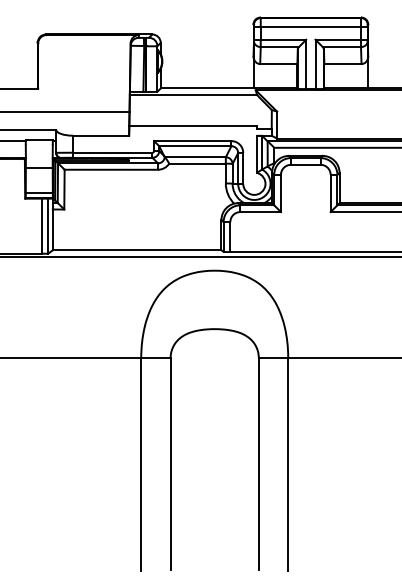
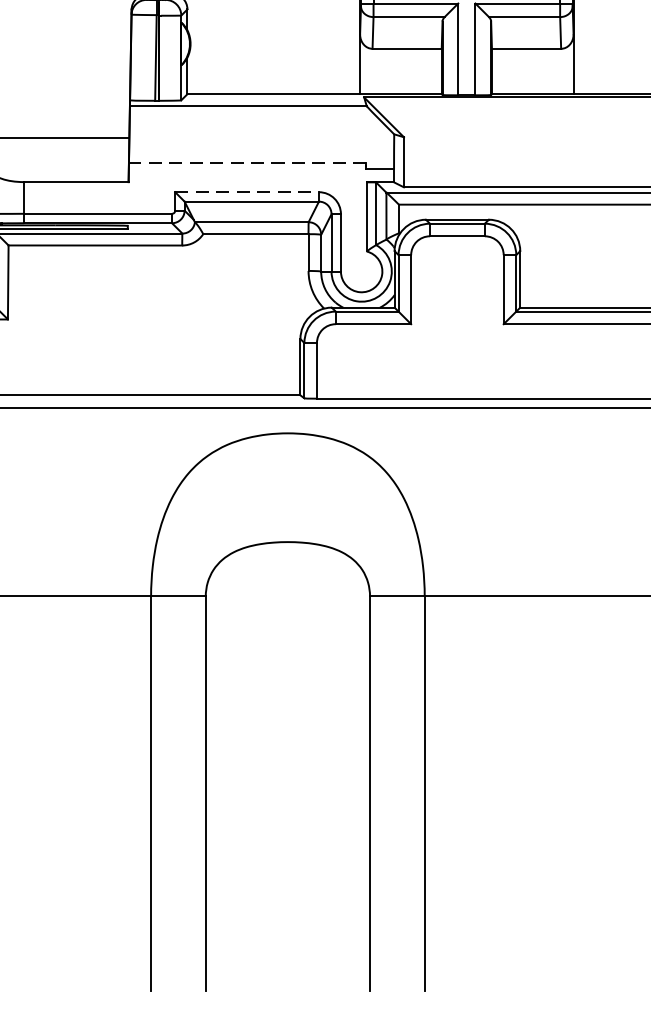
line: (193, 125) -> (248, 163), solid -> dashed
line: (192, 141) -> (246, 192), solid -> dashed

